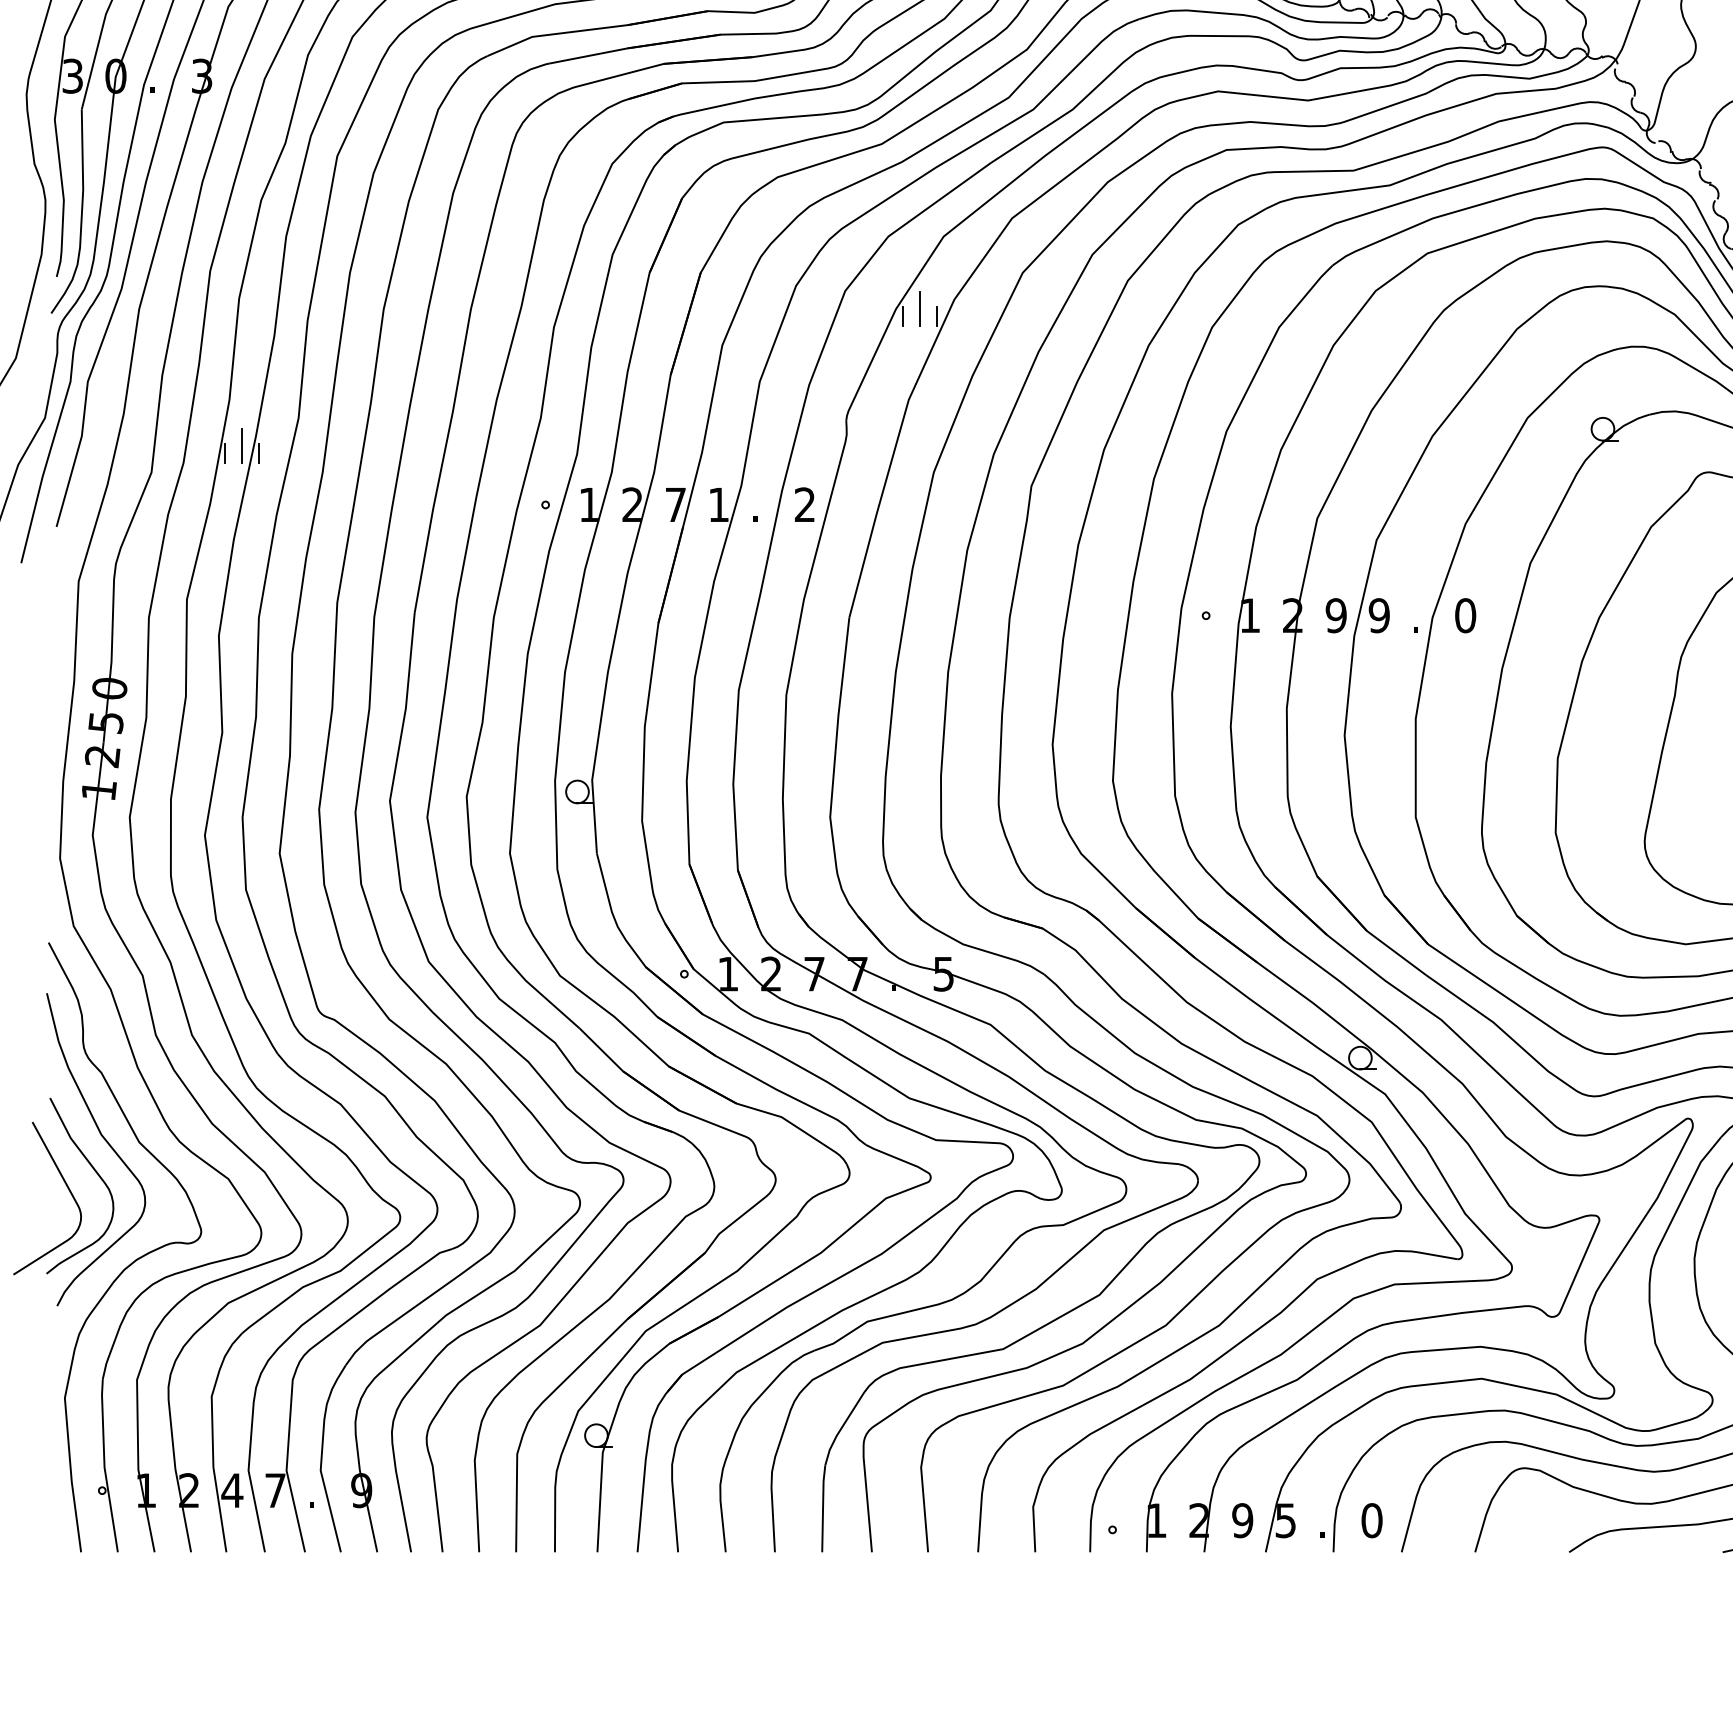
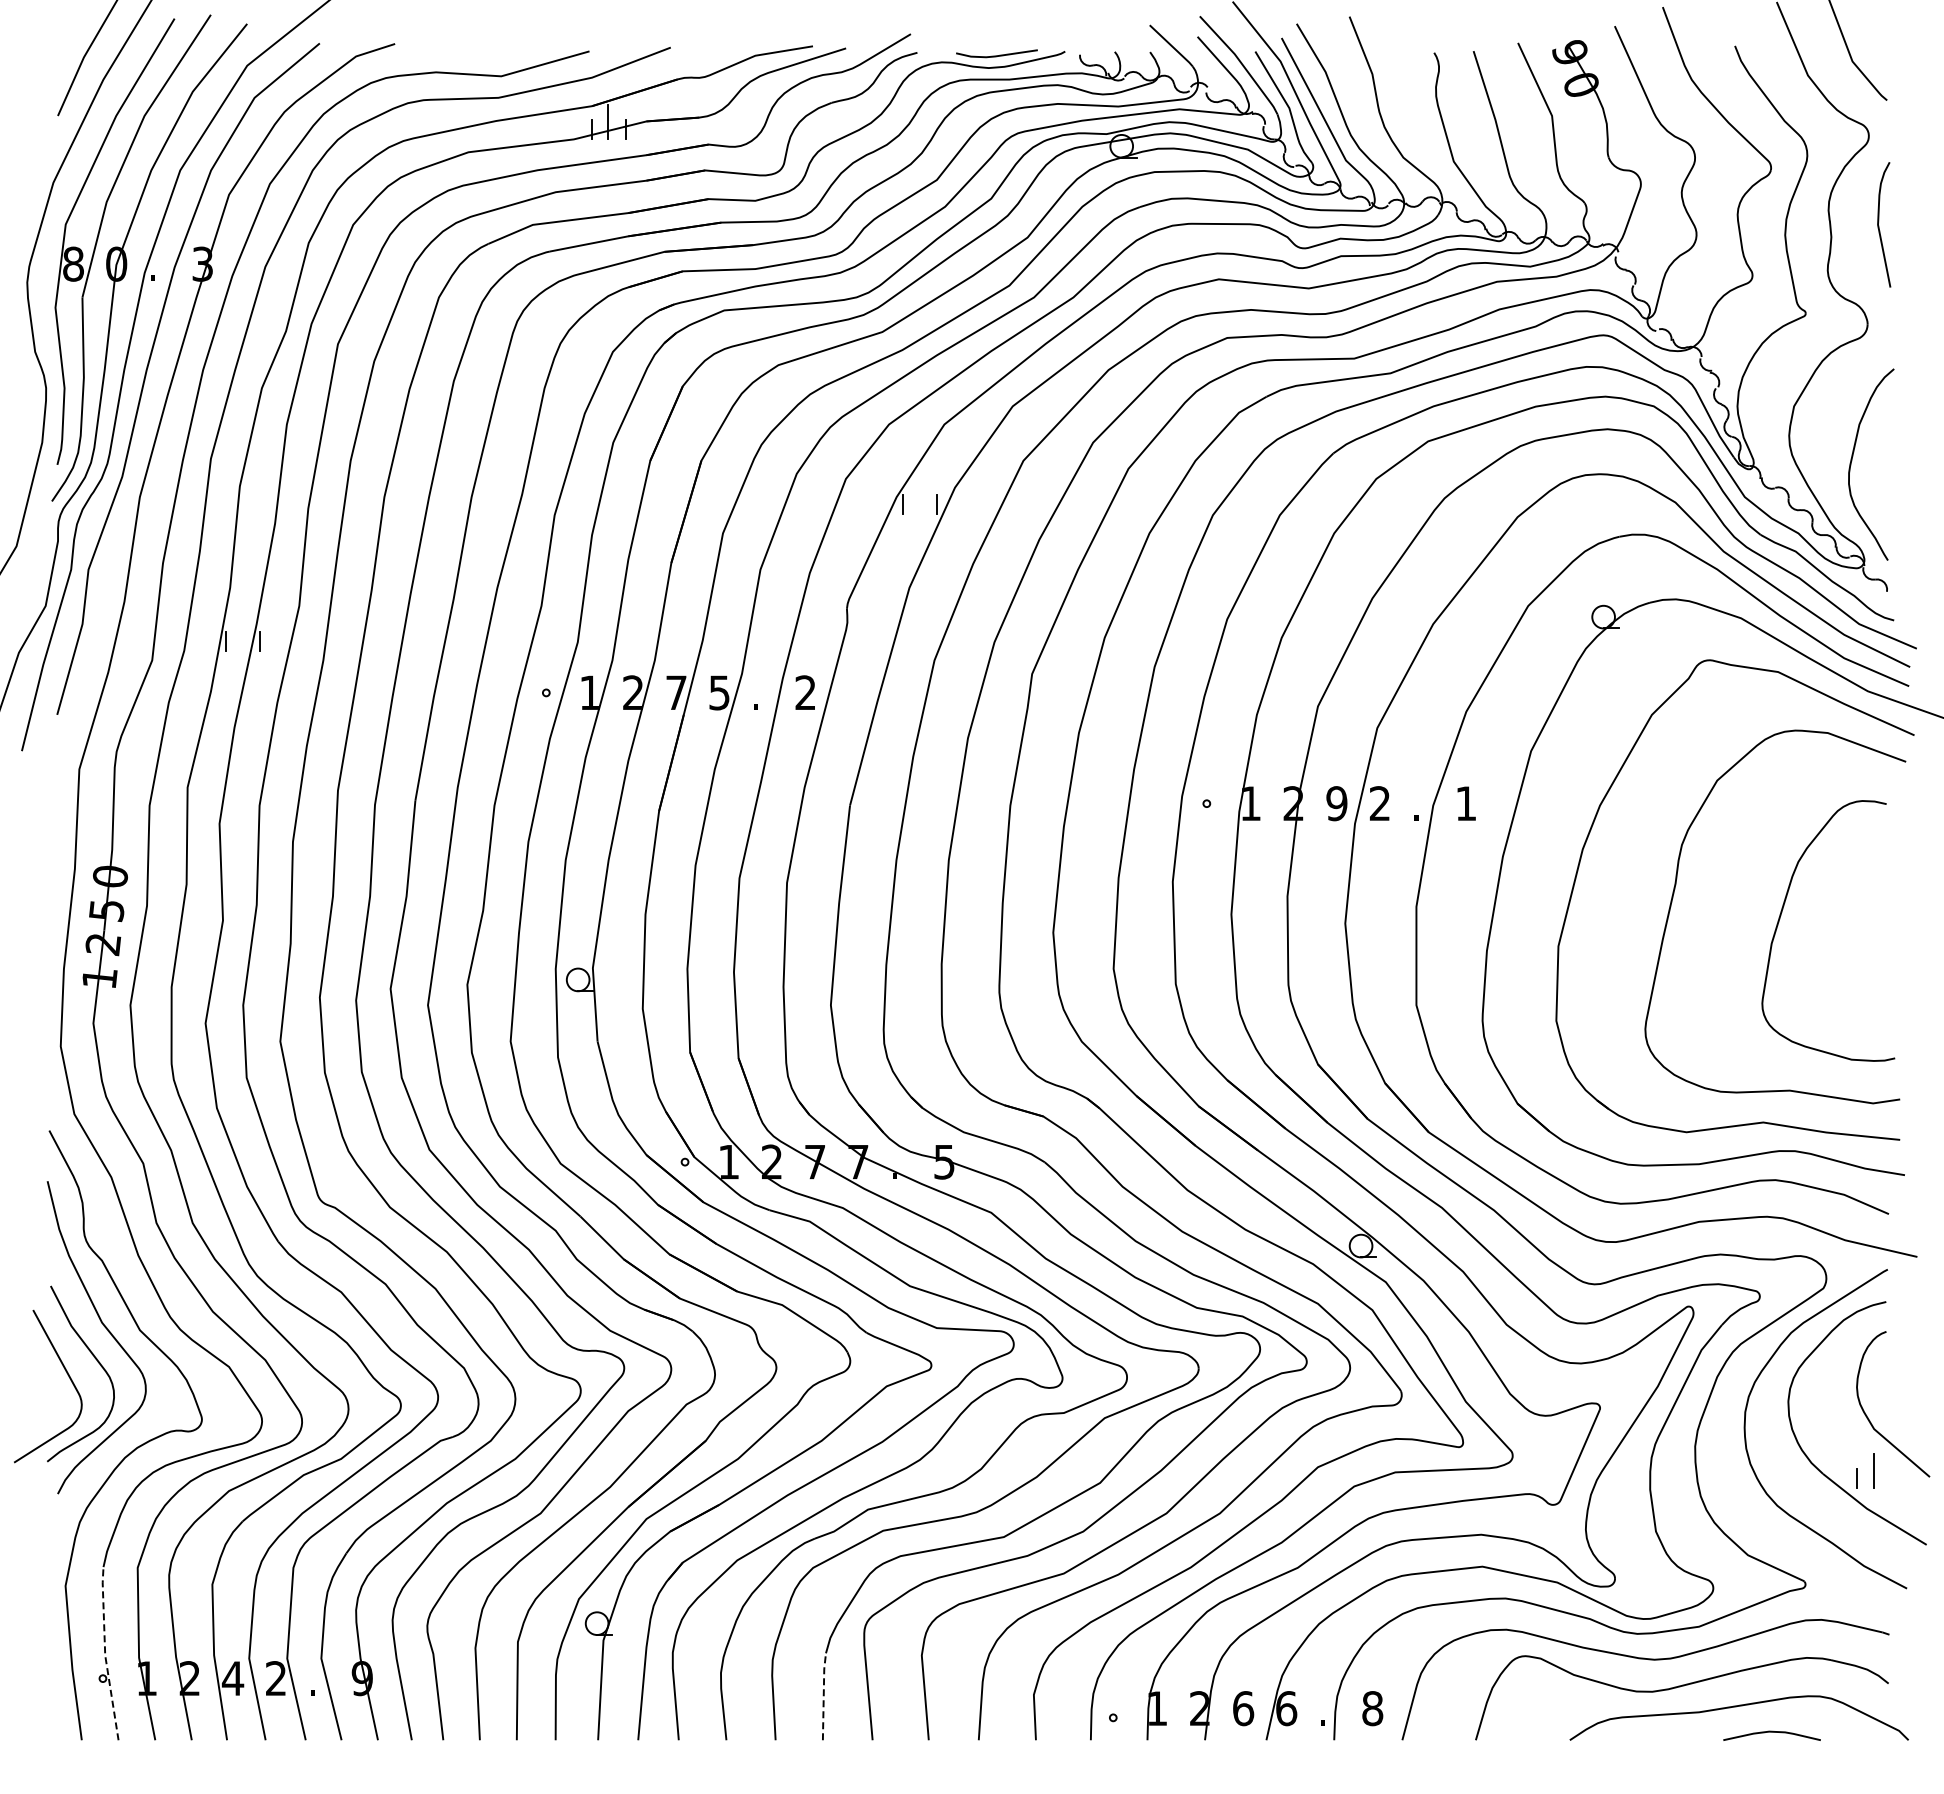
text: (72, 75) -> (73, 263), 3 -> 8
line: (919, 309) -> (920, 497), removed
line: (241, 446) -> (242, 634), removed
text: (718, 504) -> (719, 692), 1 -> 5
text: (1378, 615) -> (1379, 803), 9 -> 2
text: (1464, 615) -> (1465, 803), 0 -> 1
line: (104, 1465) -> (105, 1653), solid -> dashed
text: (274, 1490) -> (275, 1678), 7 -> 2
line: (822, 1507) -> (823, 1695), solid -> dashed
text: (1242, 1520) -> (1243, 1708), 9 -> 6
text: (1285, 1520) -> (1286, 1708), 5 -> 6
text: (1371, 1520) -> (1372, 1708), 0 -> 8

